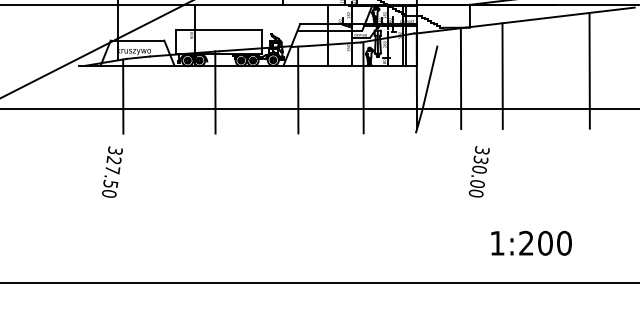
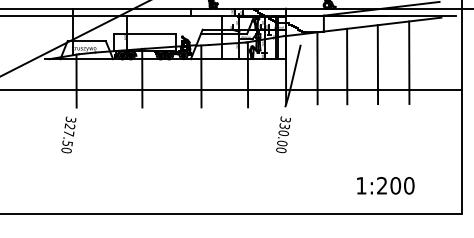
line: (545, 73) -> (377, 64), added
text: (479, 171) -> (283, 134), moved
text: (531, 242) -> (385, 185), moved

